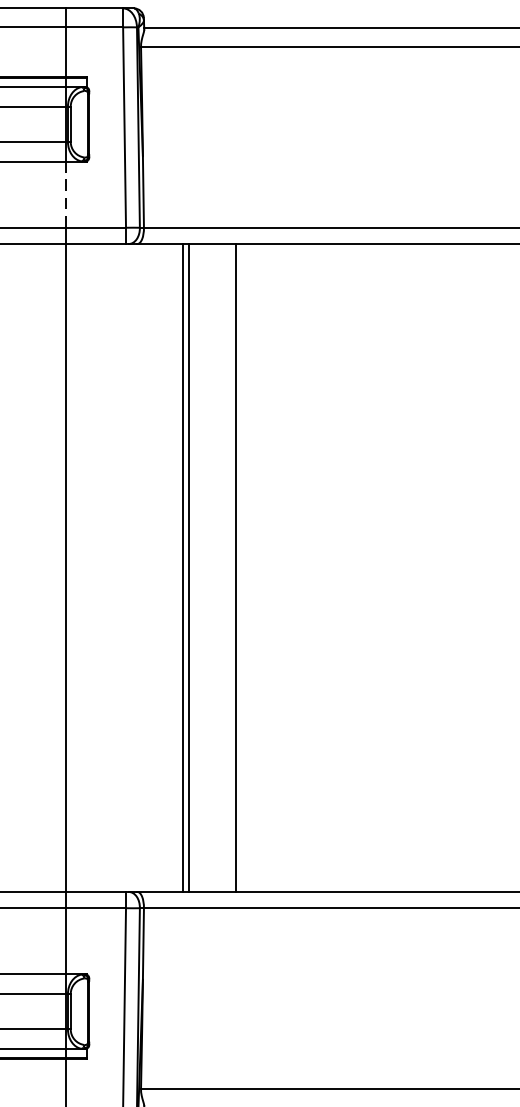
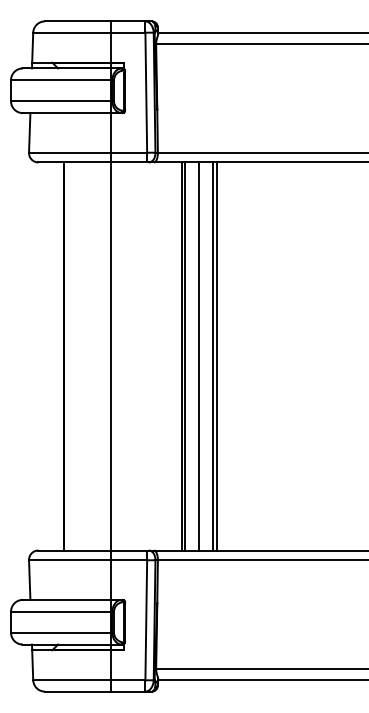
line: (66, 193) -> (111, 132), dashed -> solid
line: (213, 567) -> (199, 356), added
line: (241, 567) -> (216, 356), added

